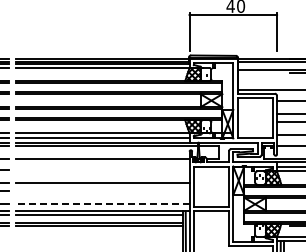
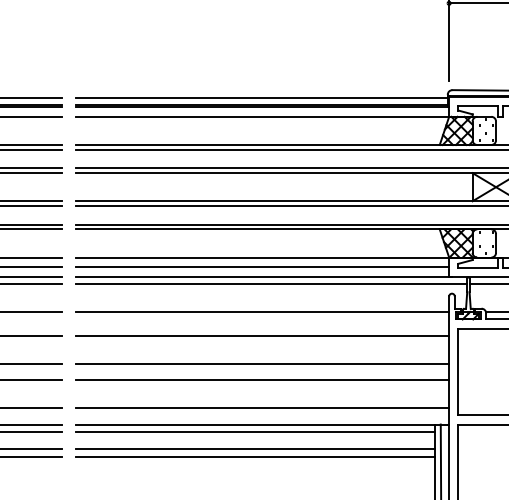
line: (102, 169) -> (262, 334), added
line: (102, 190) -> (262, 379), added
line: (102, 203) -> (262, 407), dashed -> solid

